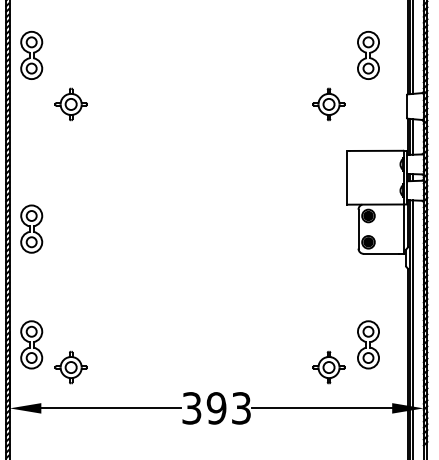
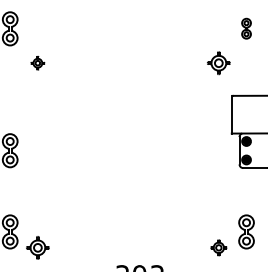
part: (368, 54) -> (246, 28), size x0.6
part: (70, 104) -> (37, 63), size x0.6
part: (328, 367) -> (218, 247), size x0.7

